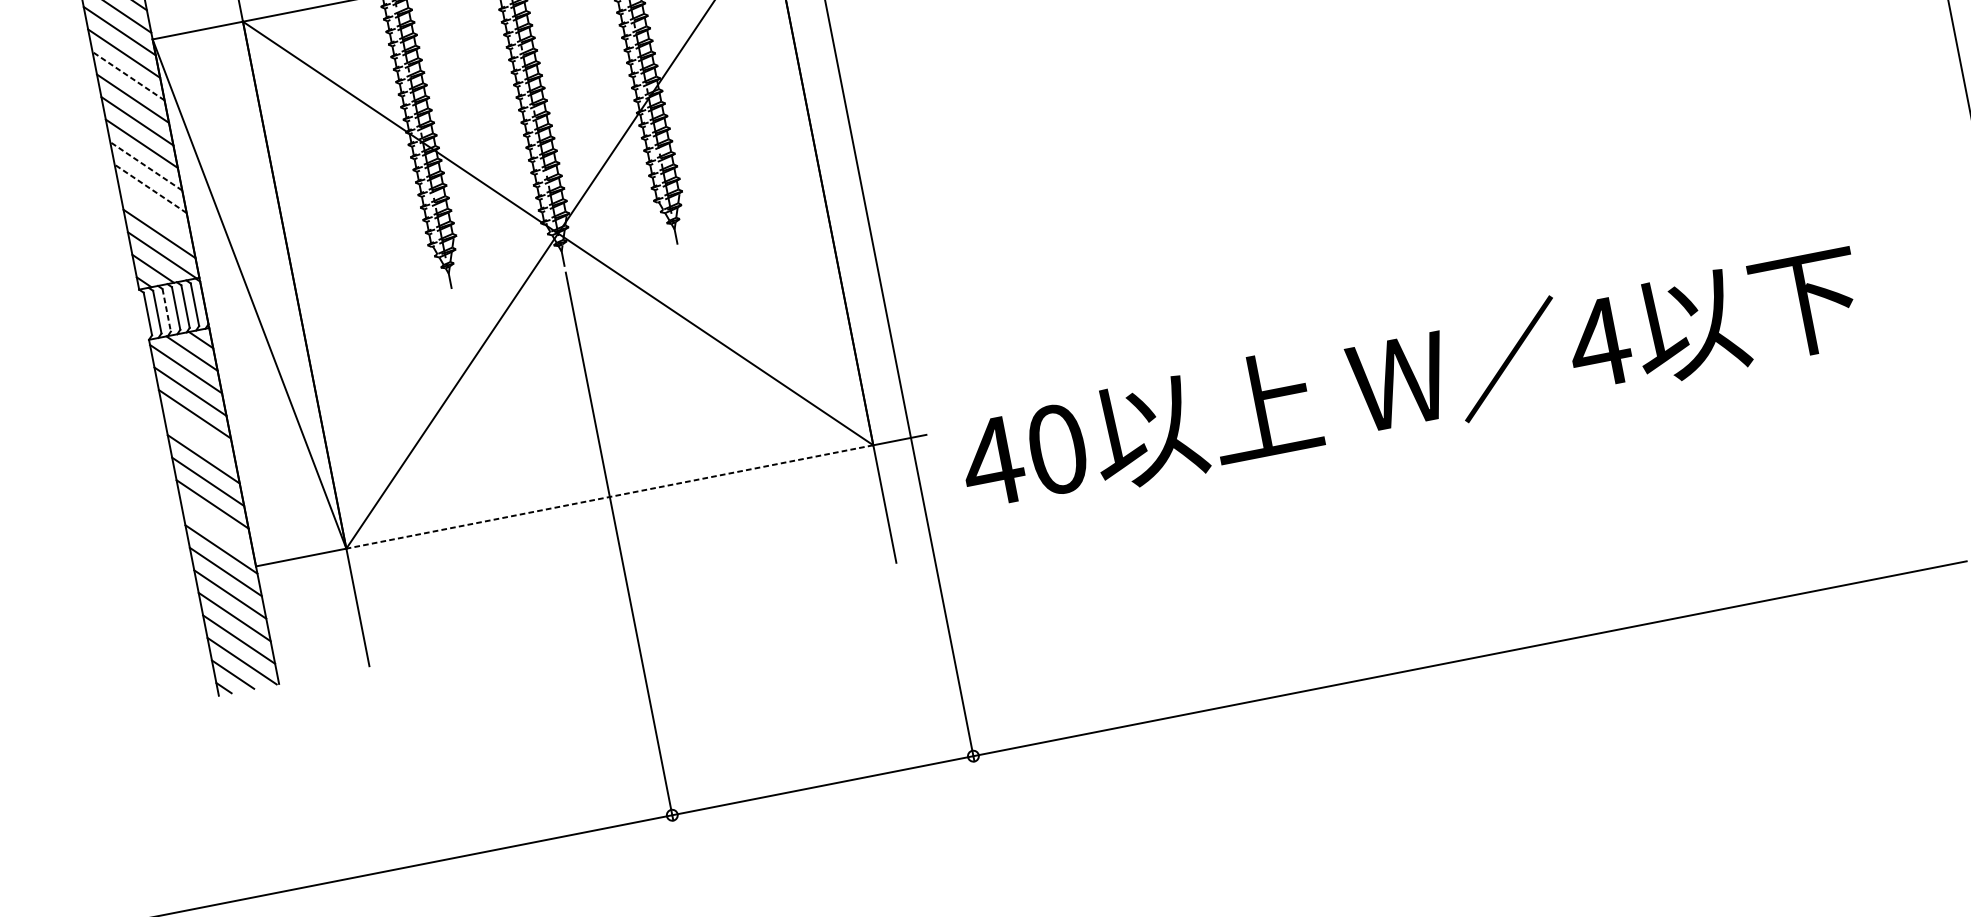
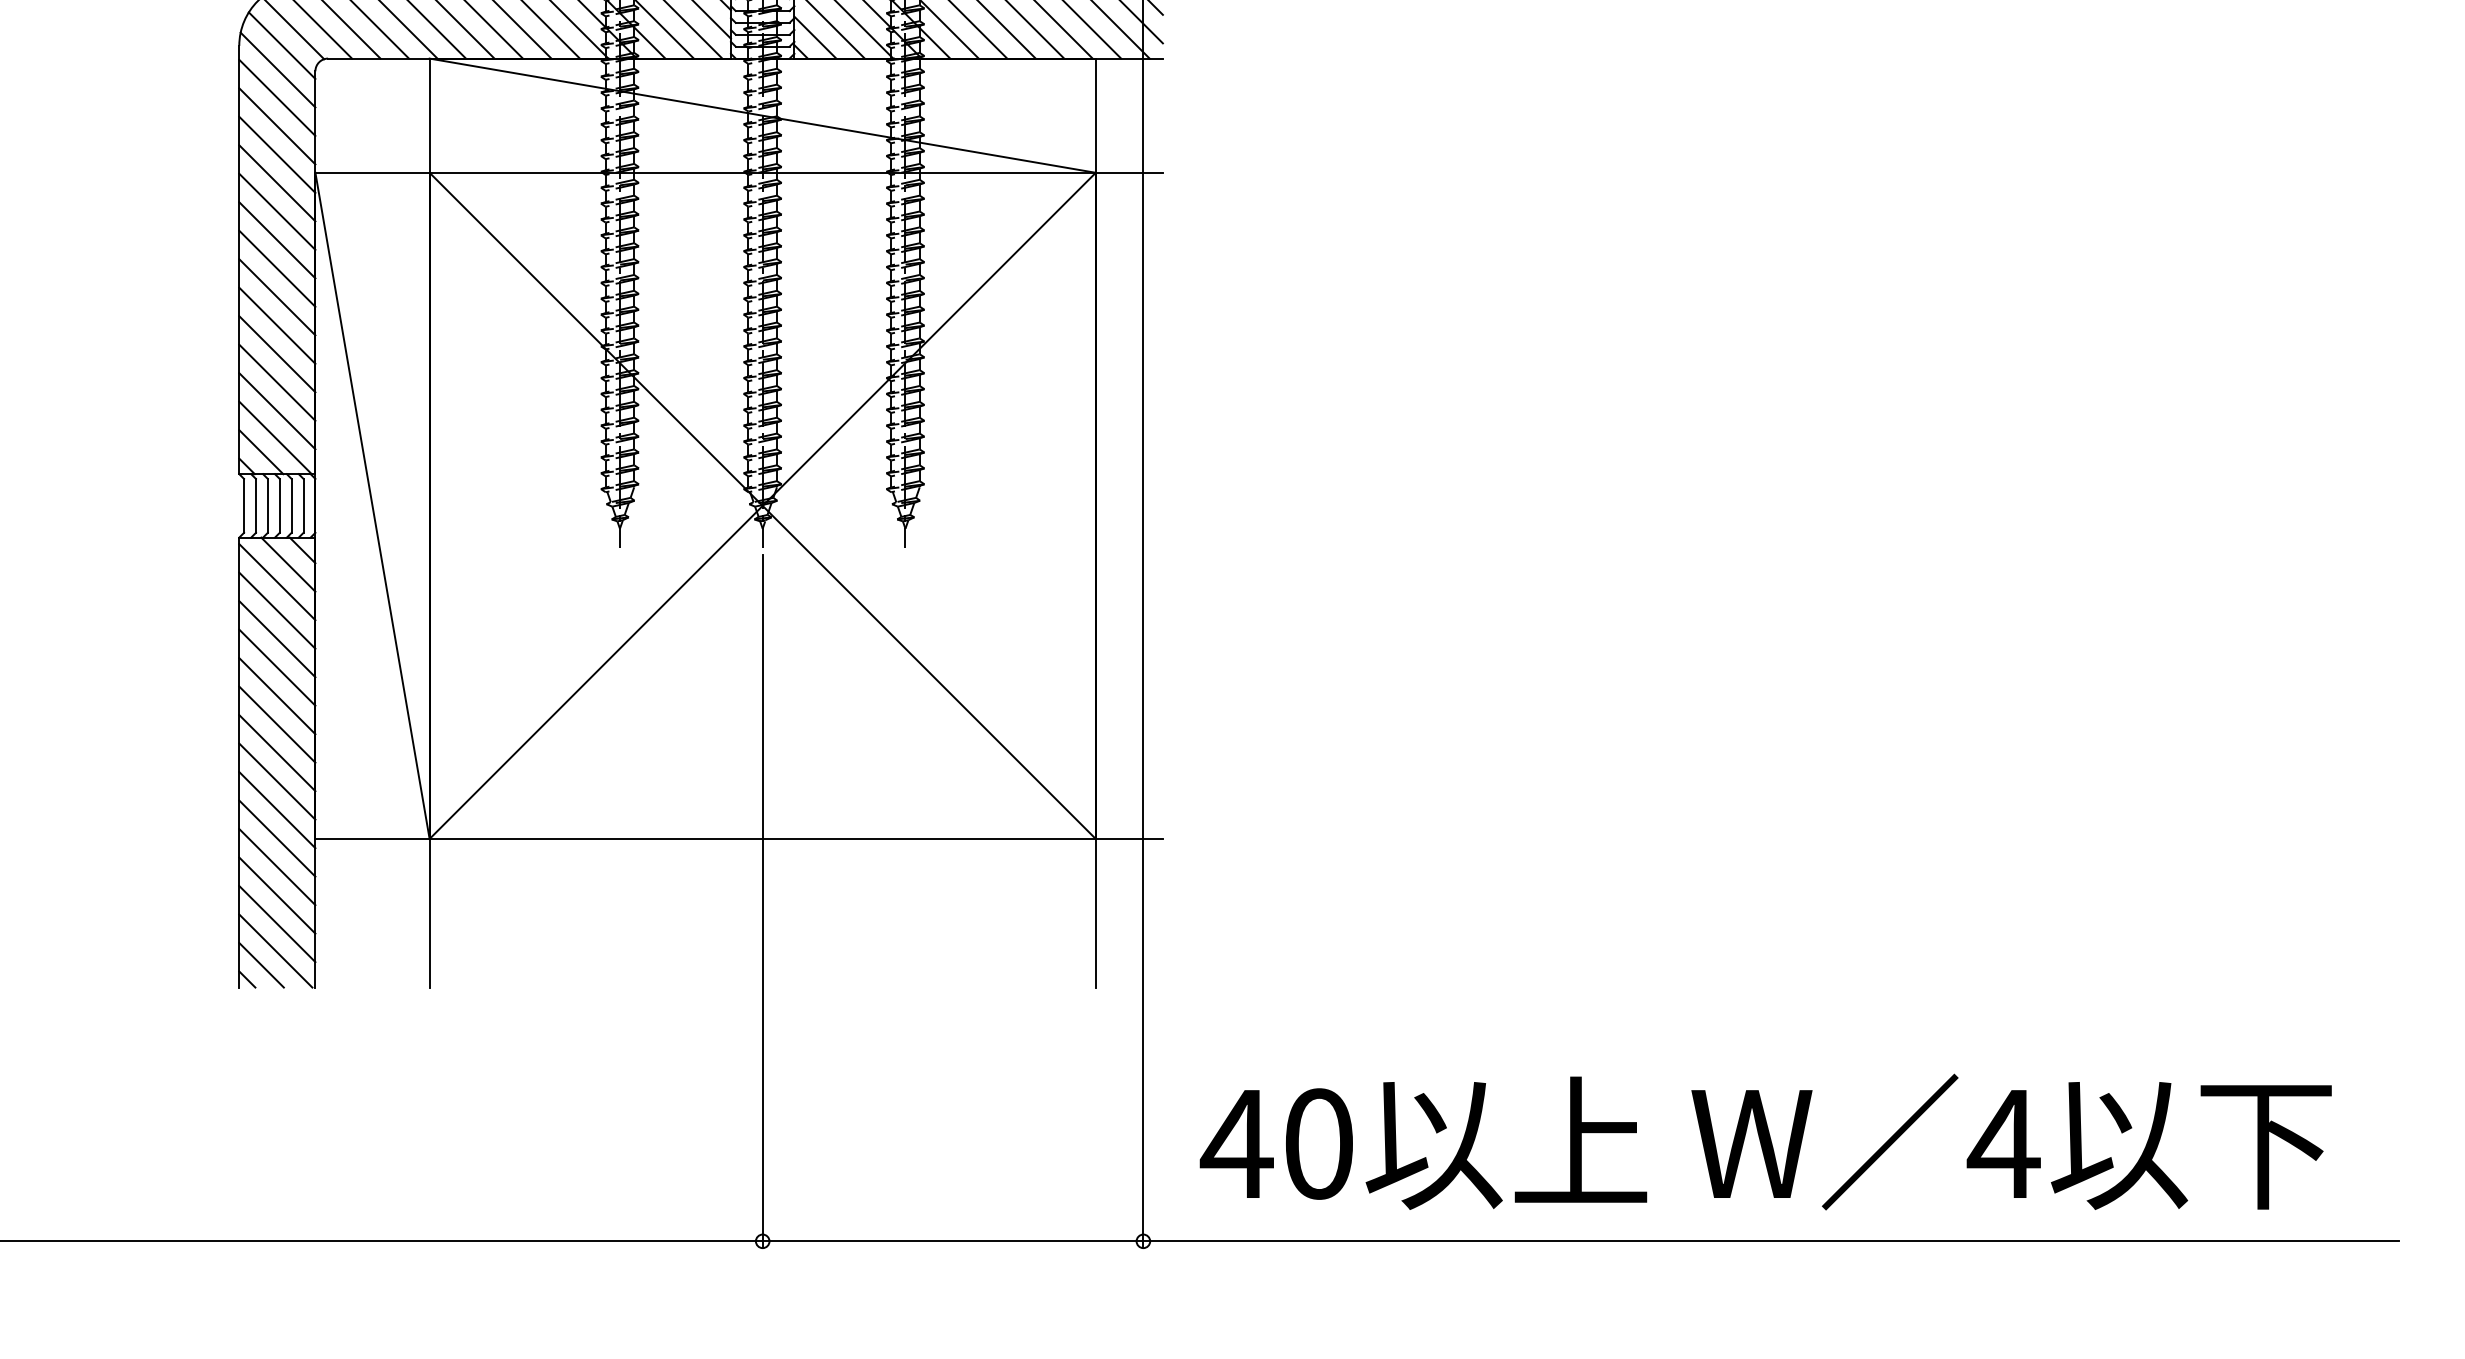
line: (128, 75) -> (277, 211), dashed -> solid
line: (146, 166) -> (277, 325), dashed -> solid
line: (150, 189) -> (277, 354), dashed -> solid
line: (155, 211) -> (277, 382), added
line: (166, 310) -> (267, 505), dashed -> solid
text: (1410, 378) -> (1765, 1141), moved
line: (199, 436) -> (277, 667), added
line: (609, 496) -> (762, 838), dashed -> solid
line: (217, 526) -> (277, 781), added

